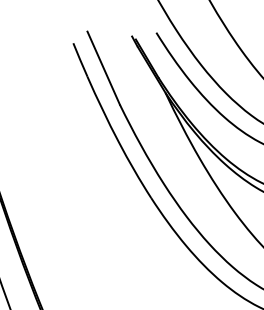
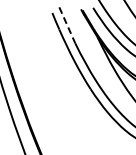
line: (104, 68) -> (67, 25), solid -> dashed

